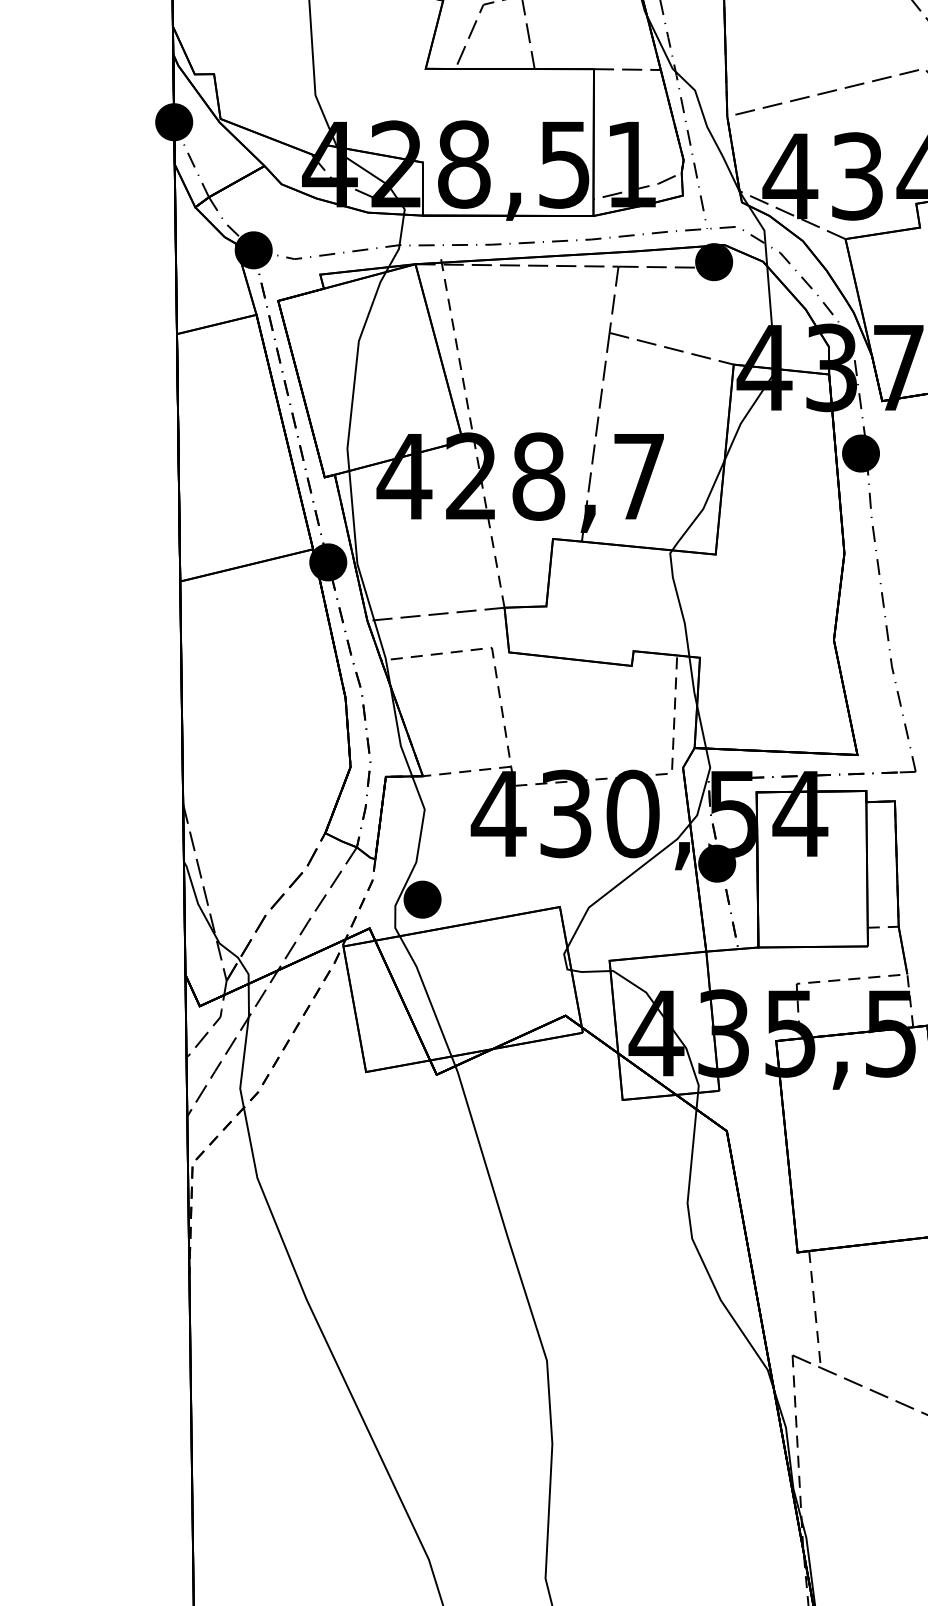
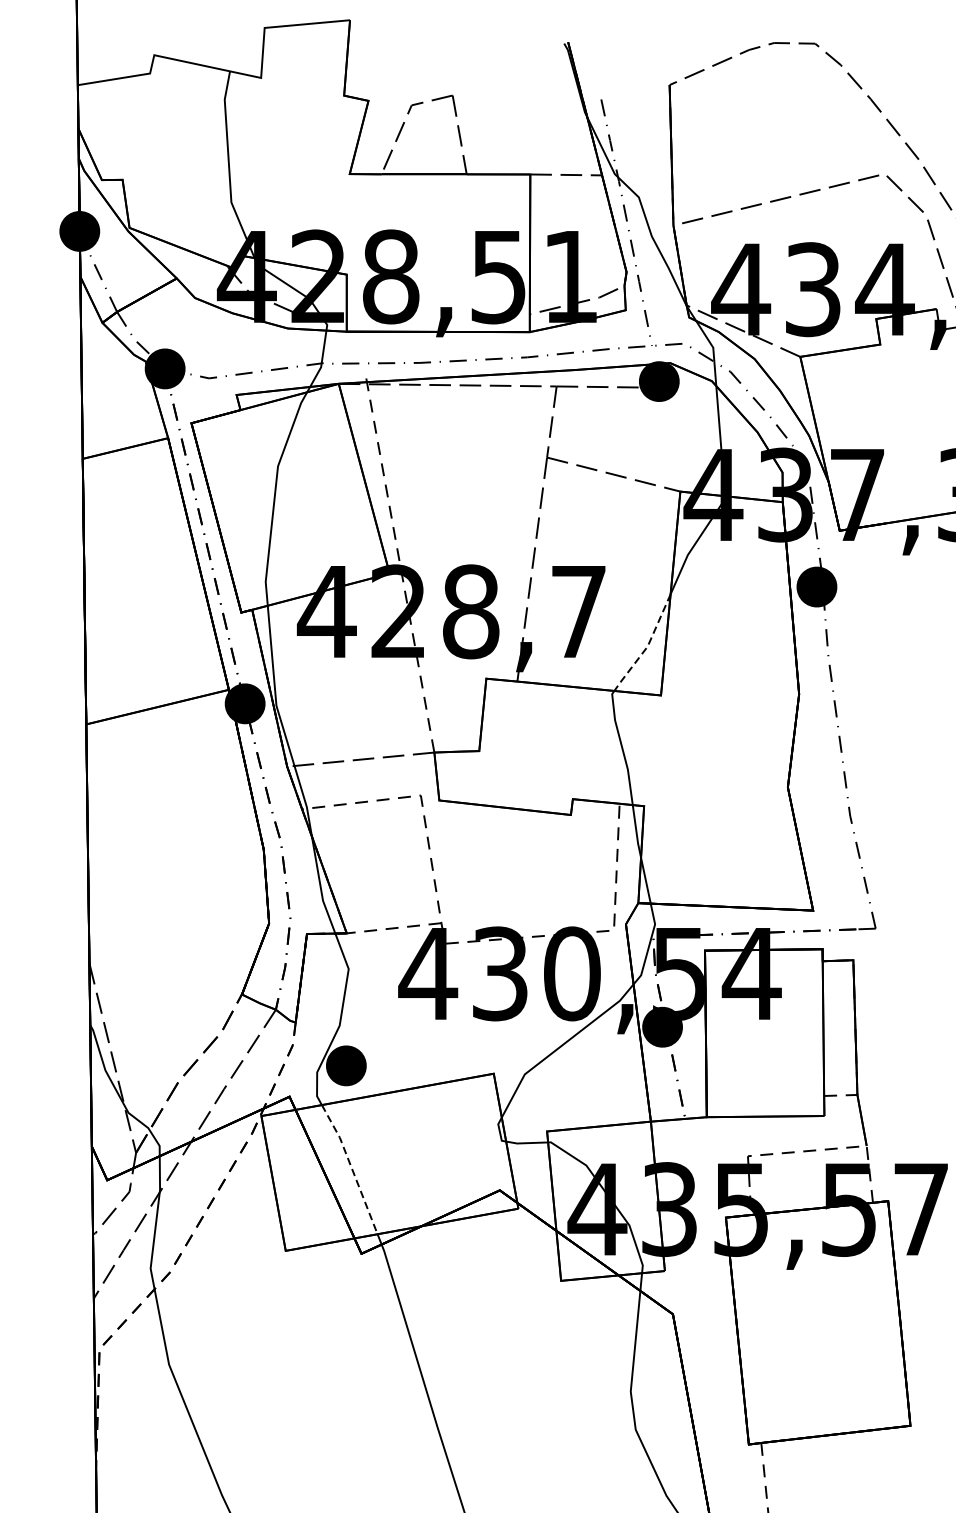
line: (703, 509) -> (647, 647), solid -> dashed
line: (427, 995) -> (351, 1168), solid -> dashed

